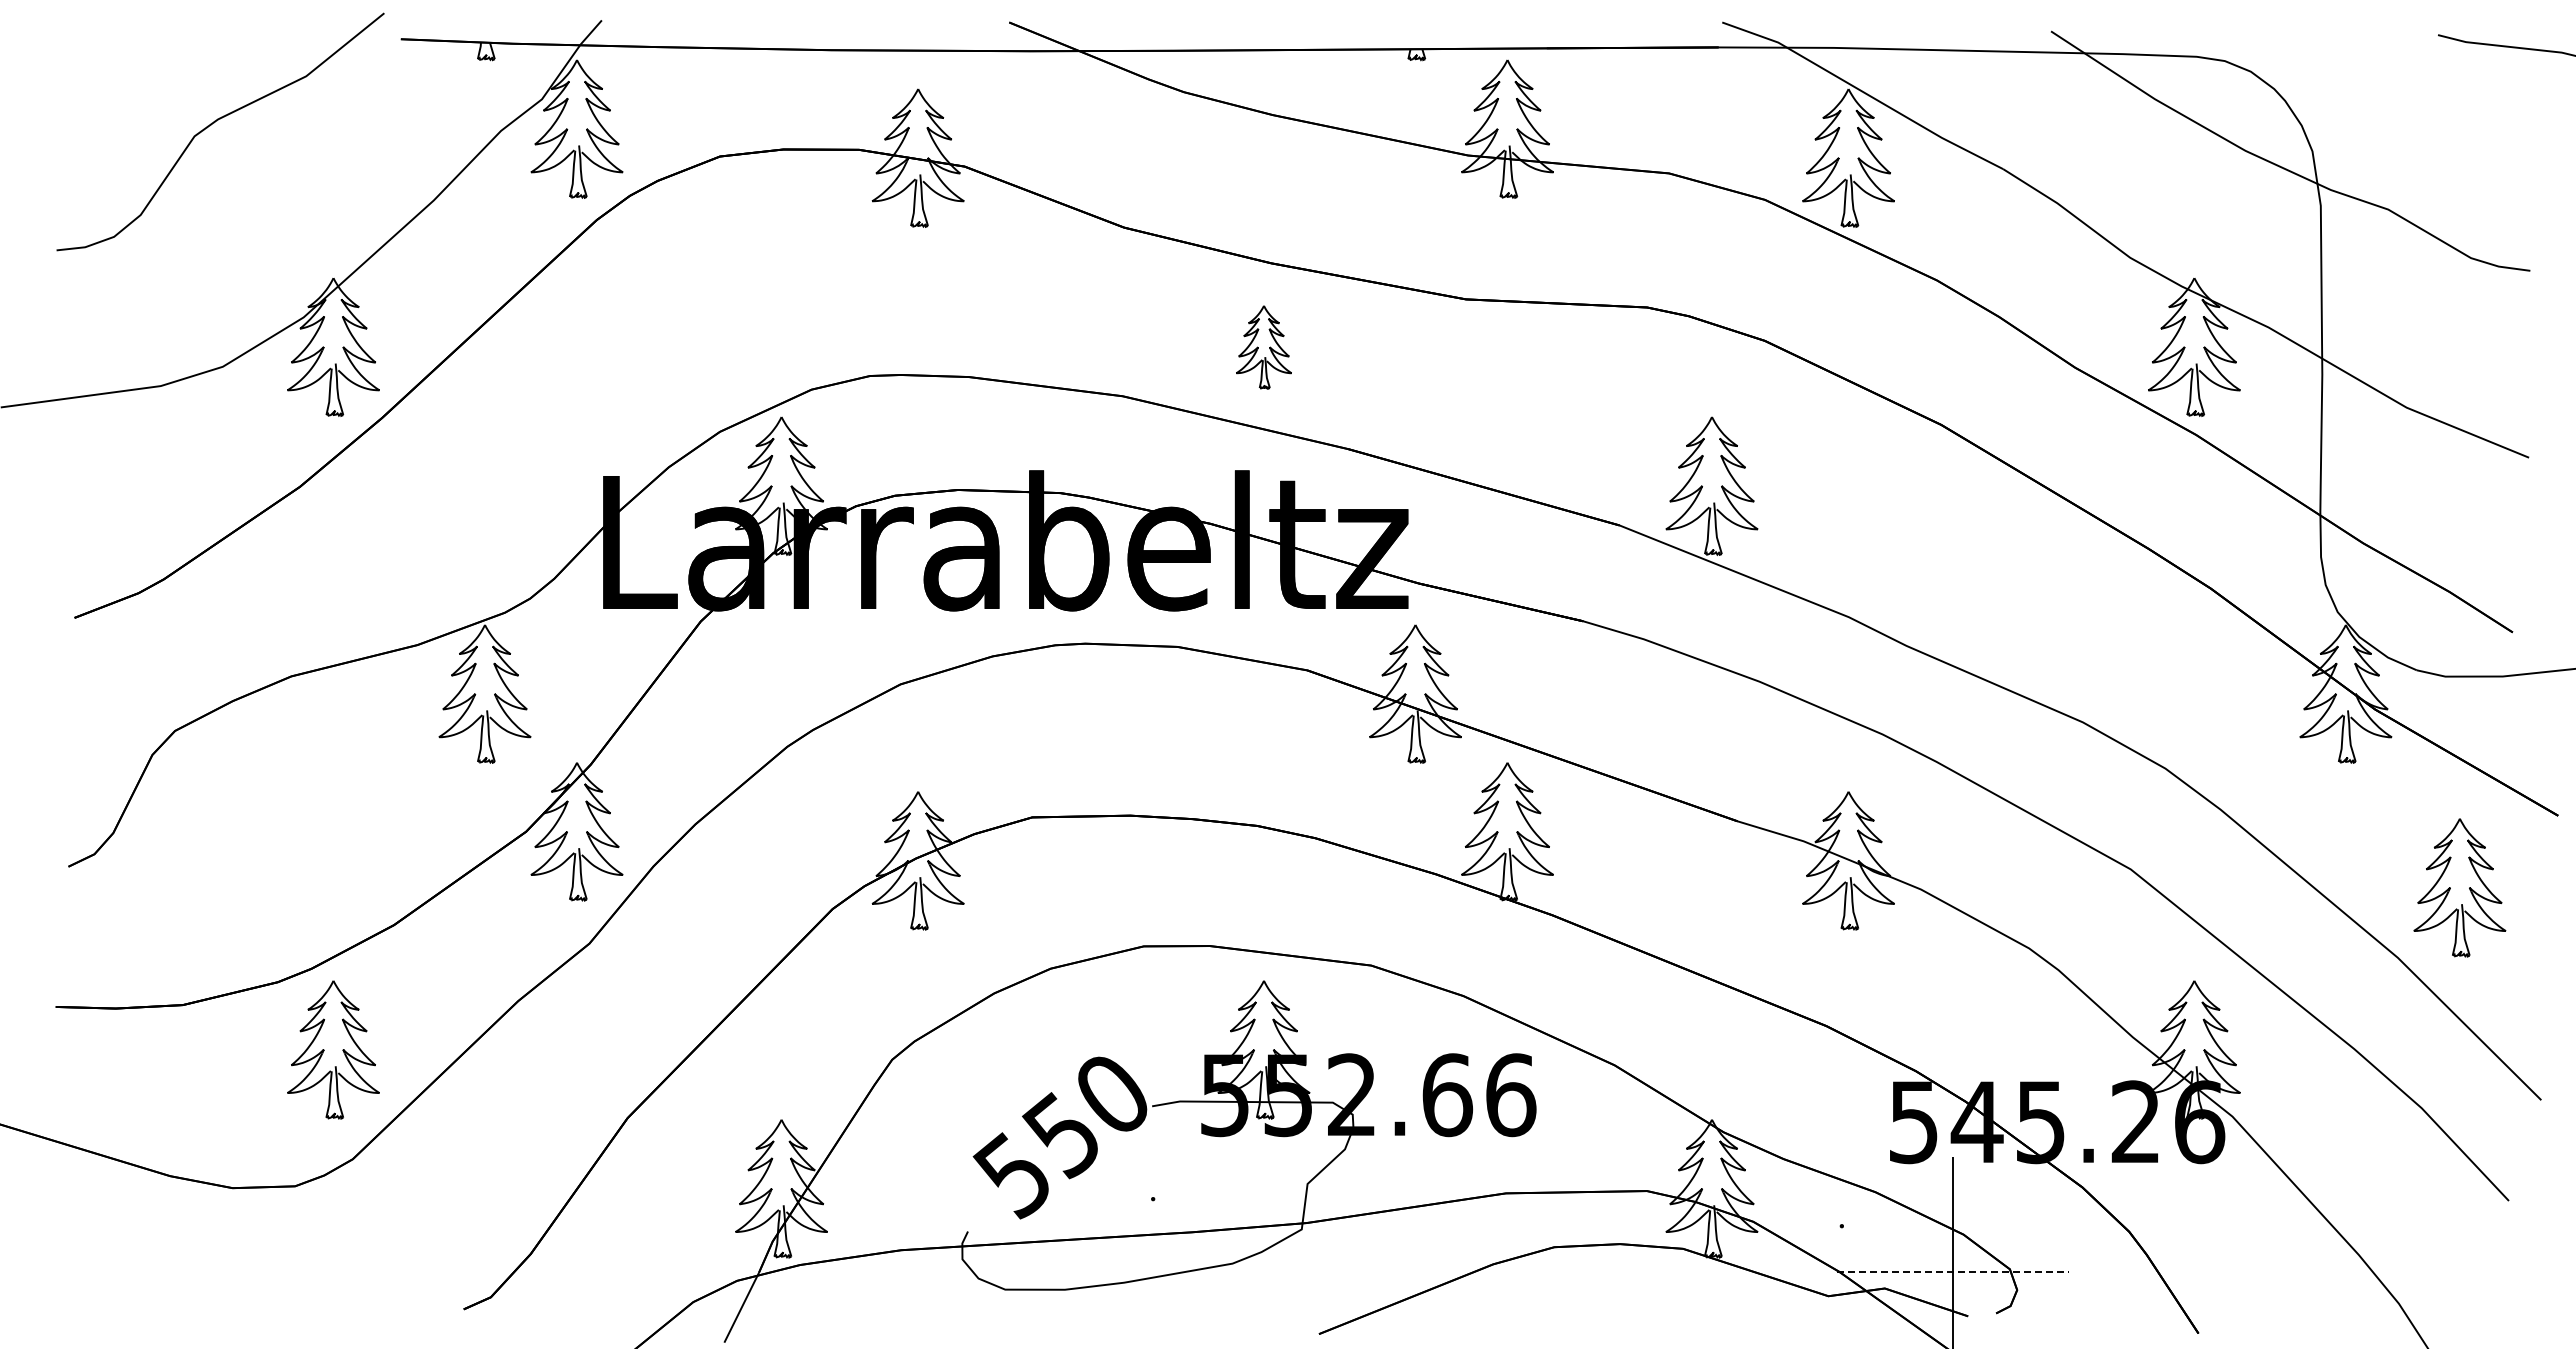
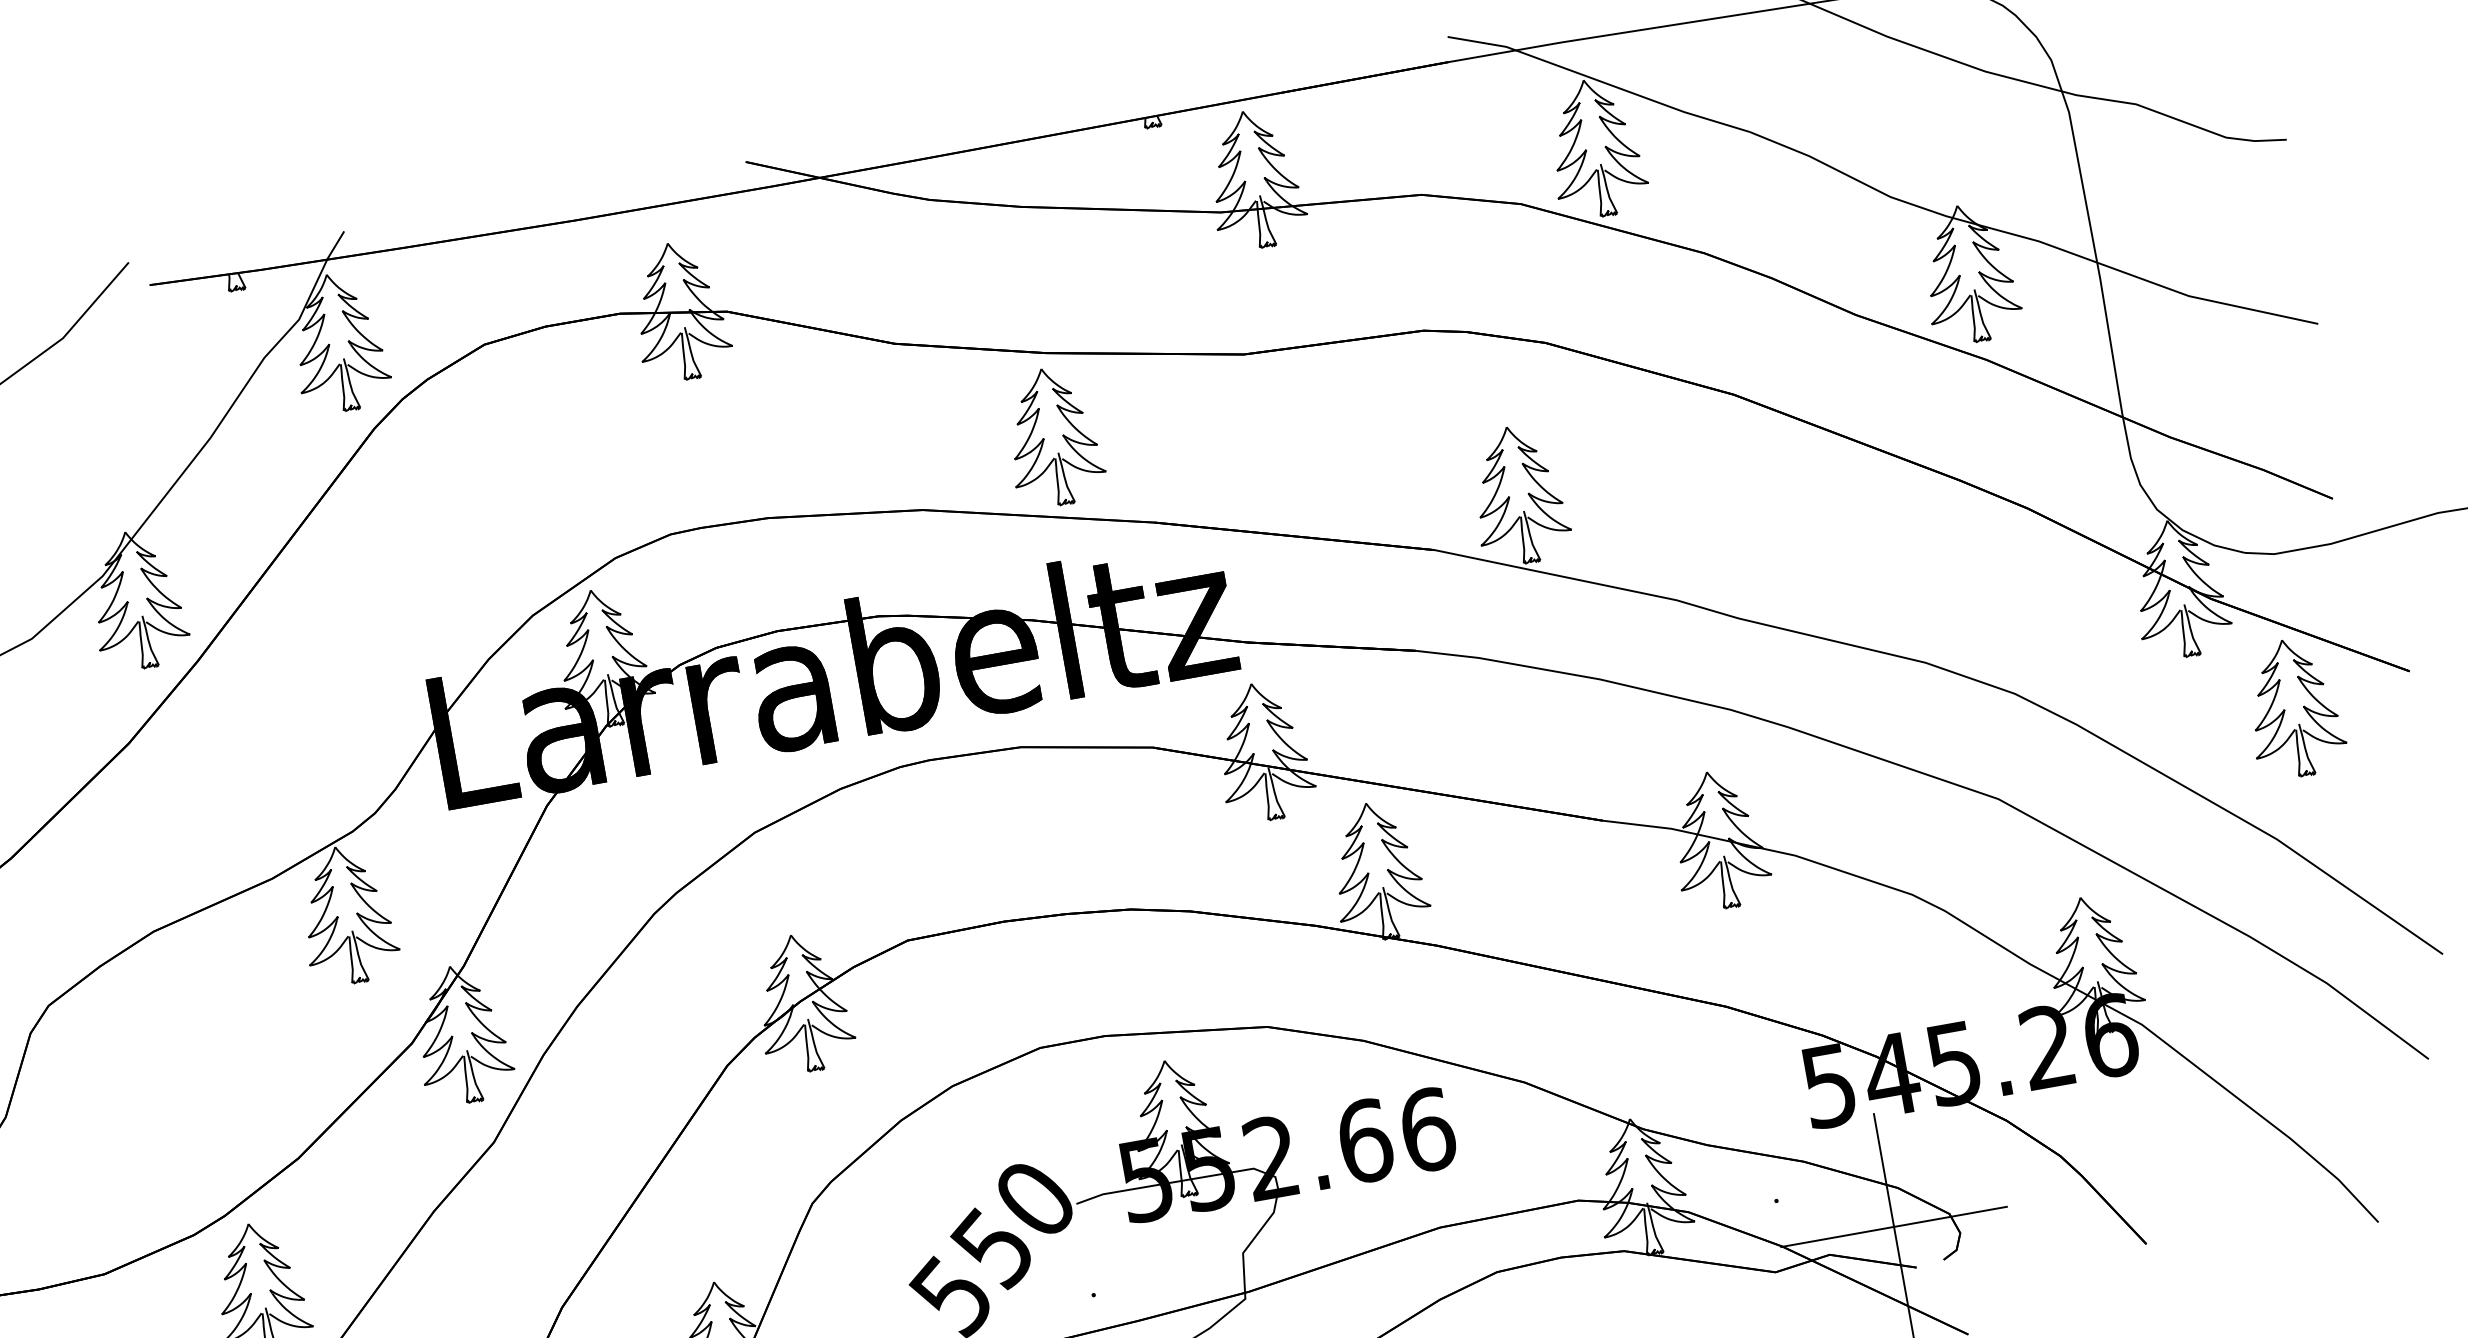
part: (1263, 347) -> (1052, 437), size x1.67
part: (2459, 887) -> (2293, 707), moved
line: (1953, 1272) -> (1894, 1227), dashed -> solid

